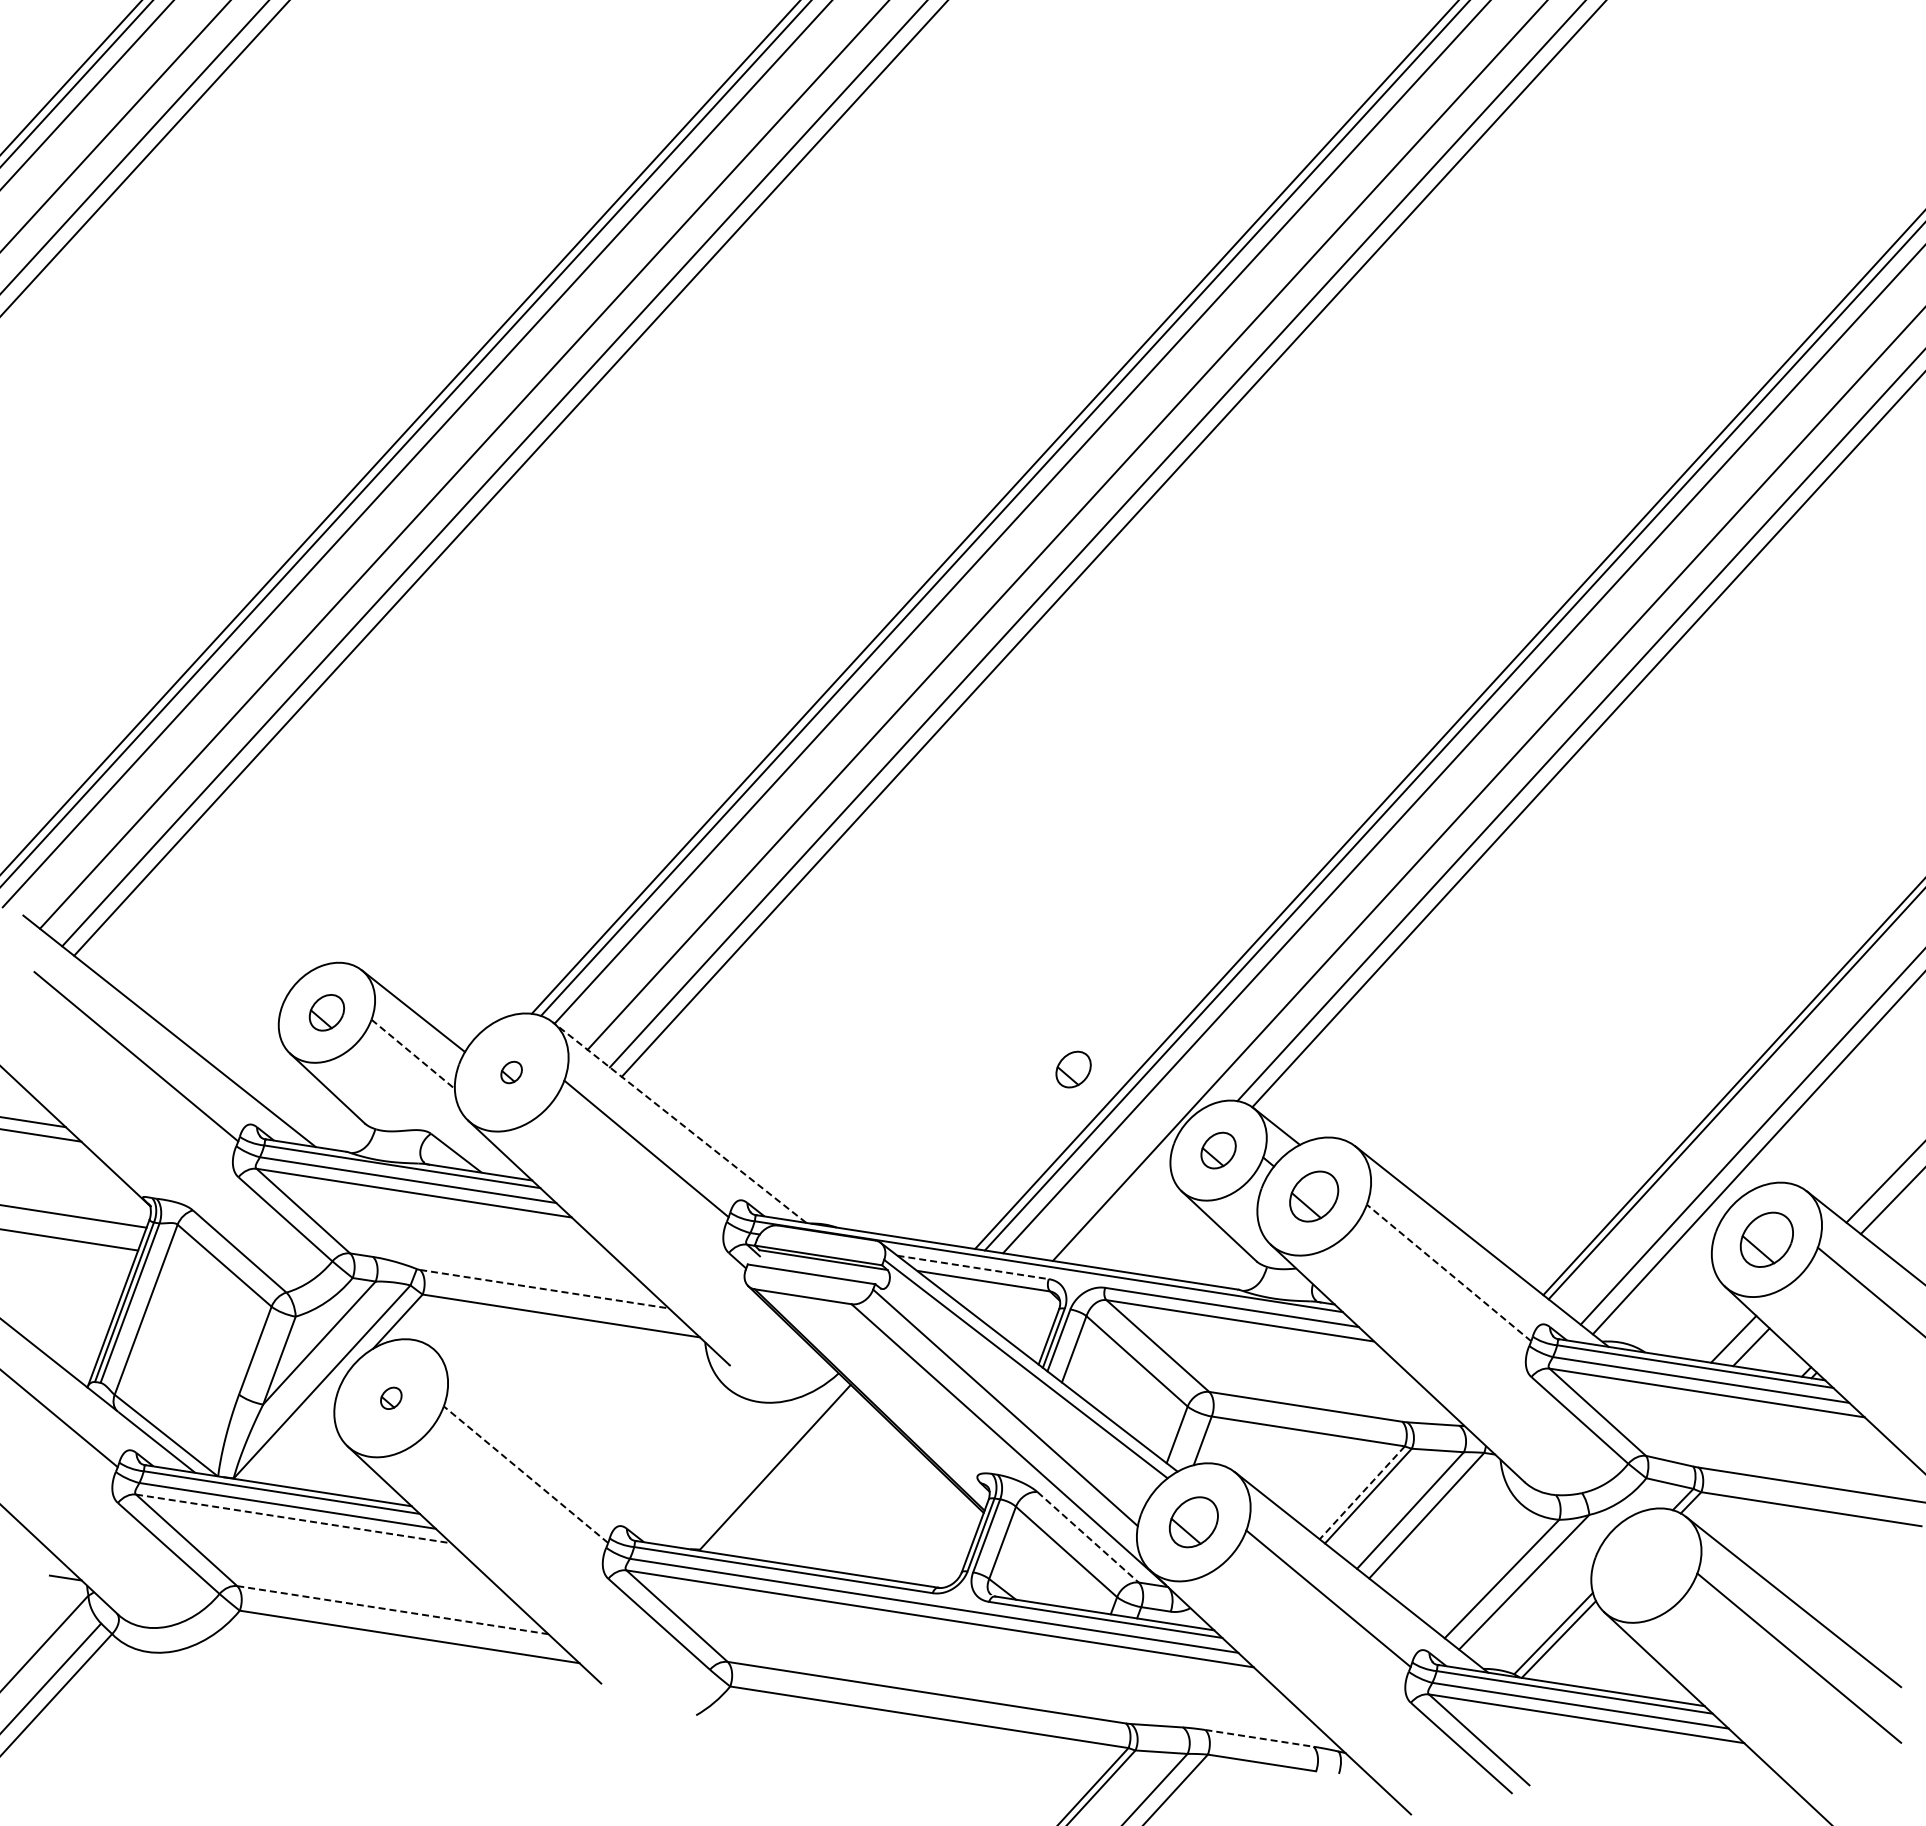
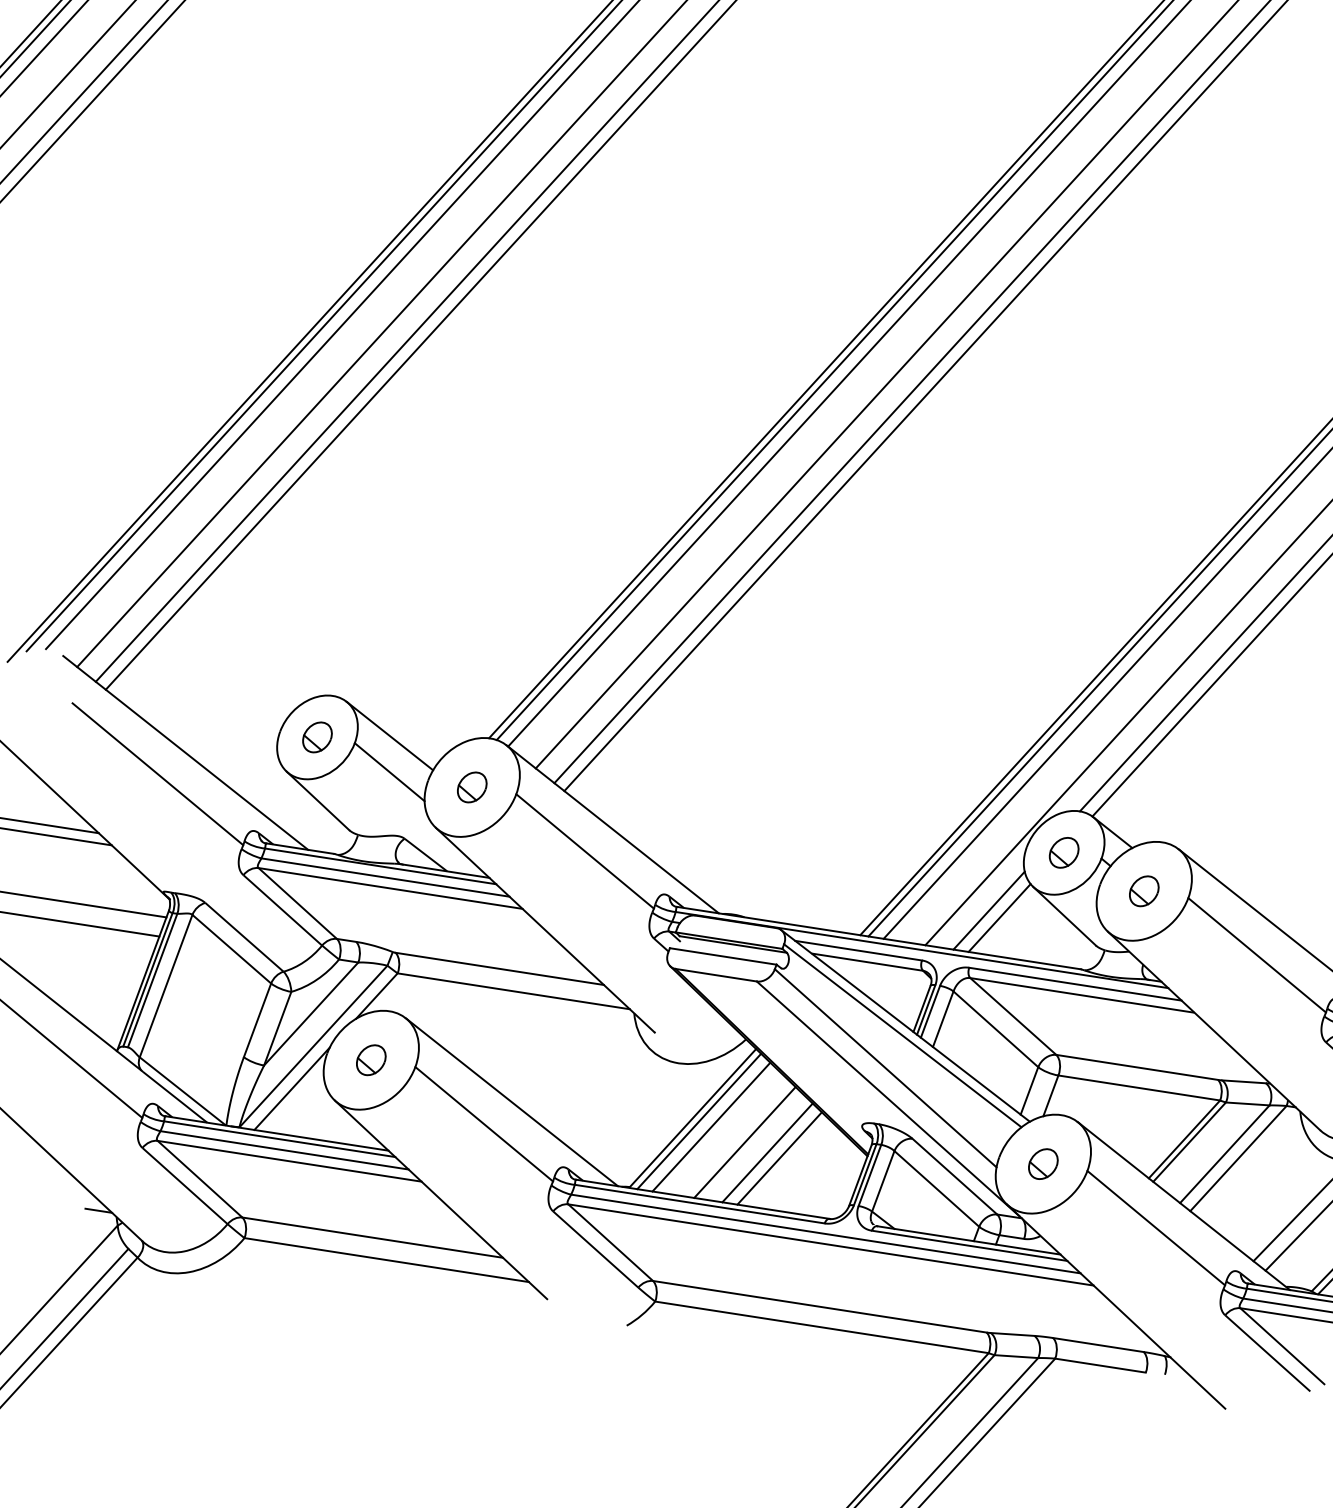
line: (413, 1054) -> (389, 772), dashed -> solid
part: (1073, 1069) -> (942, 784), removed
part: (511, 1072) -> (472, 787), size x1.67
line: (679, 1122) -> (612, 829), dashed -> solid
part: (1314, 1196) -> (1144, 891), size x0.71
line: (1128, 1219) -> (988, 910), added
line: (1141, 1227) -> (999, 917), added
line: (973, 1267) -> (858, 950), dashed -> solid
line: (1449, 1272) -> (1257, 954), dashed -> solid
line: (544, 1289) -> (499, 969), dashed -> solid
part: (391, 1398) -> (371, 1060), size x1.67
line: (296, 1432) -> (291, 1088), added
line: (558, 1448) -> (511, 1102), added
line: (782, 1471) -> (698, 1121), added
line: (526, 1474) -> (484, 1124), dashed -> solid
line: (797, 1478) -> (711, 1127), added
line: (1361, 1493) -> (1183, 1139), dashed -> solid
line: (836, 1496) -> (744, 1142), added
line: (864, 1508) -> (767, 1152), added
line: (878, 1515) -> (779, 1158), added
line: (294, 1519) -> (290, 1161), dashed -> solid
part: (1193, 1522) -> (1043, 1164), size x0.71
line: (1088, 1537) -> (955, 1176), dashed -> solid
line: (393, 1610) -> (373, 1237), dashed -> solid
line: (1259, 1738) -> (1098, 1345), dashed -> solid

